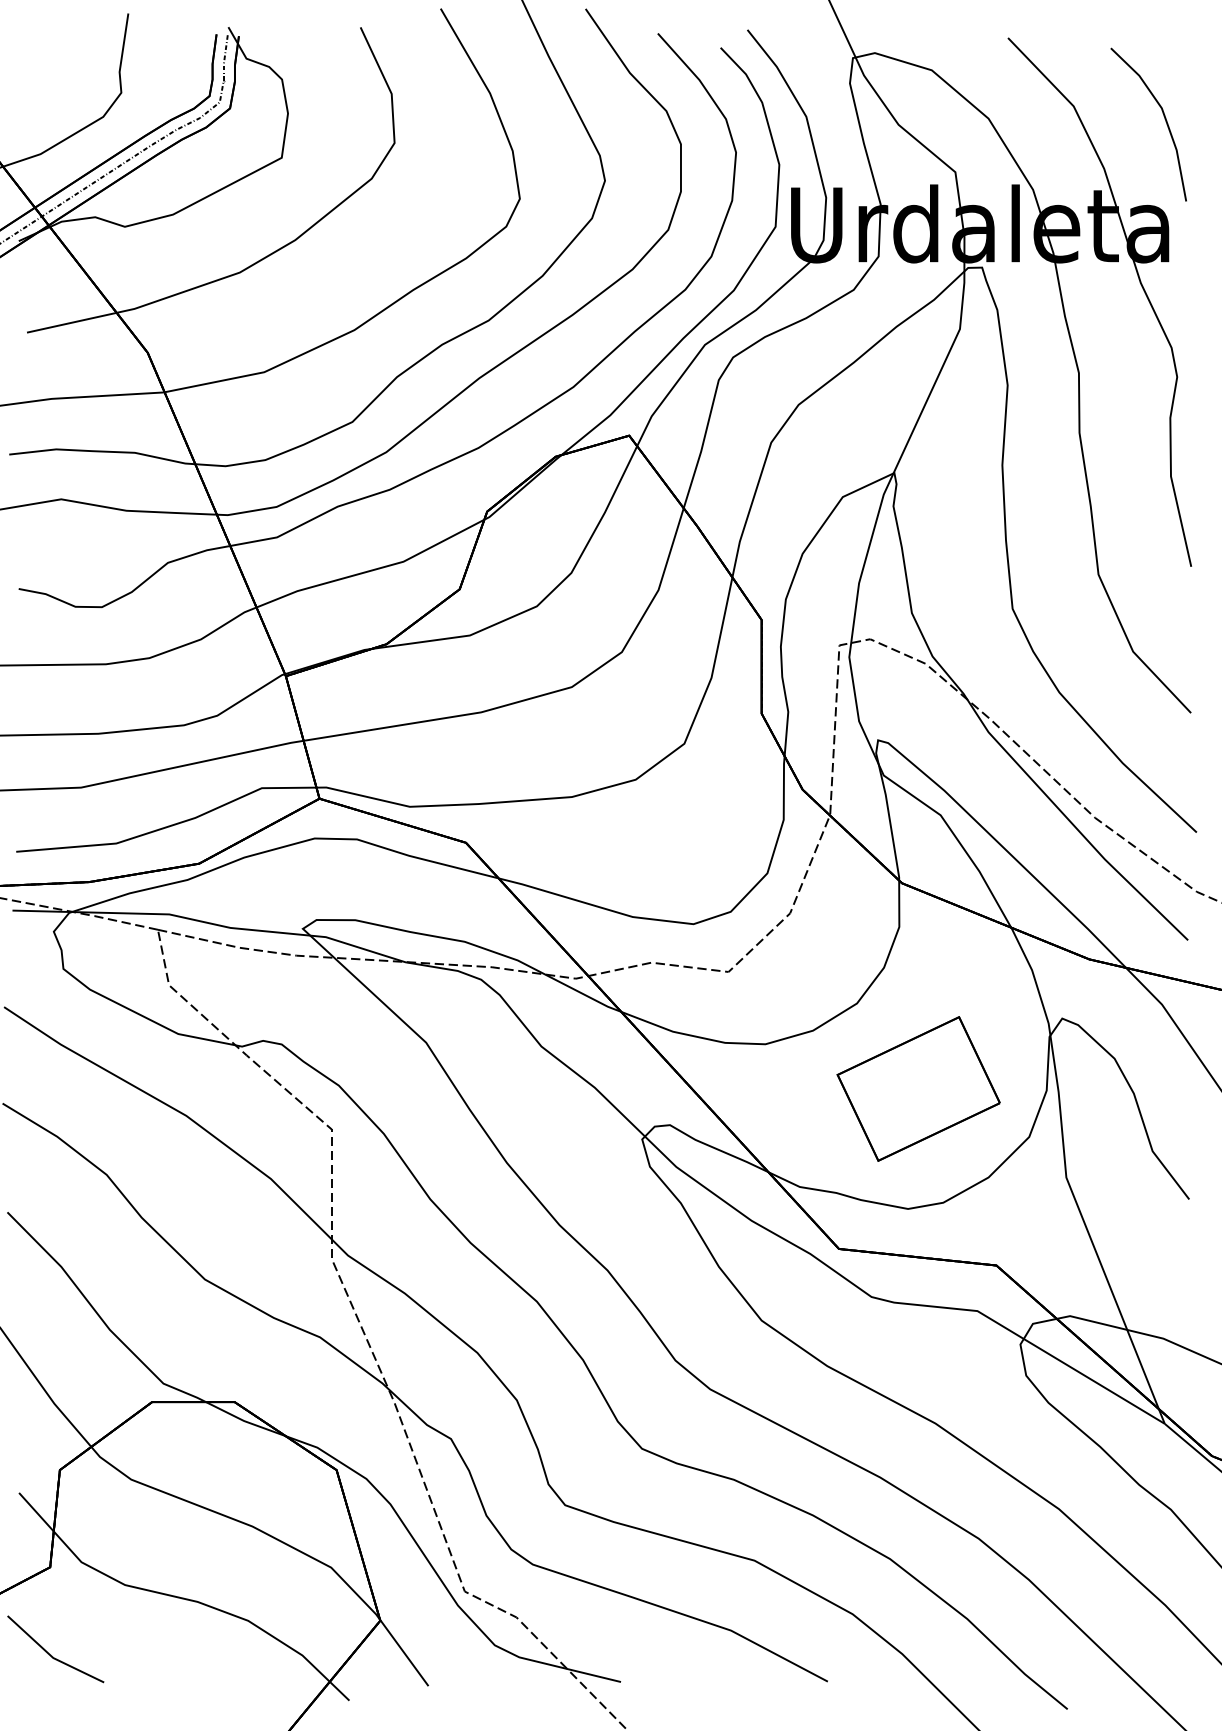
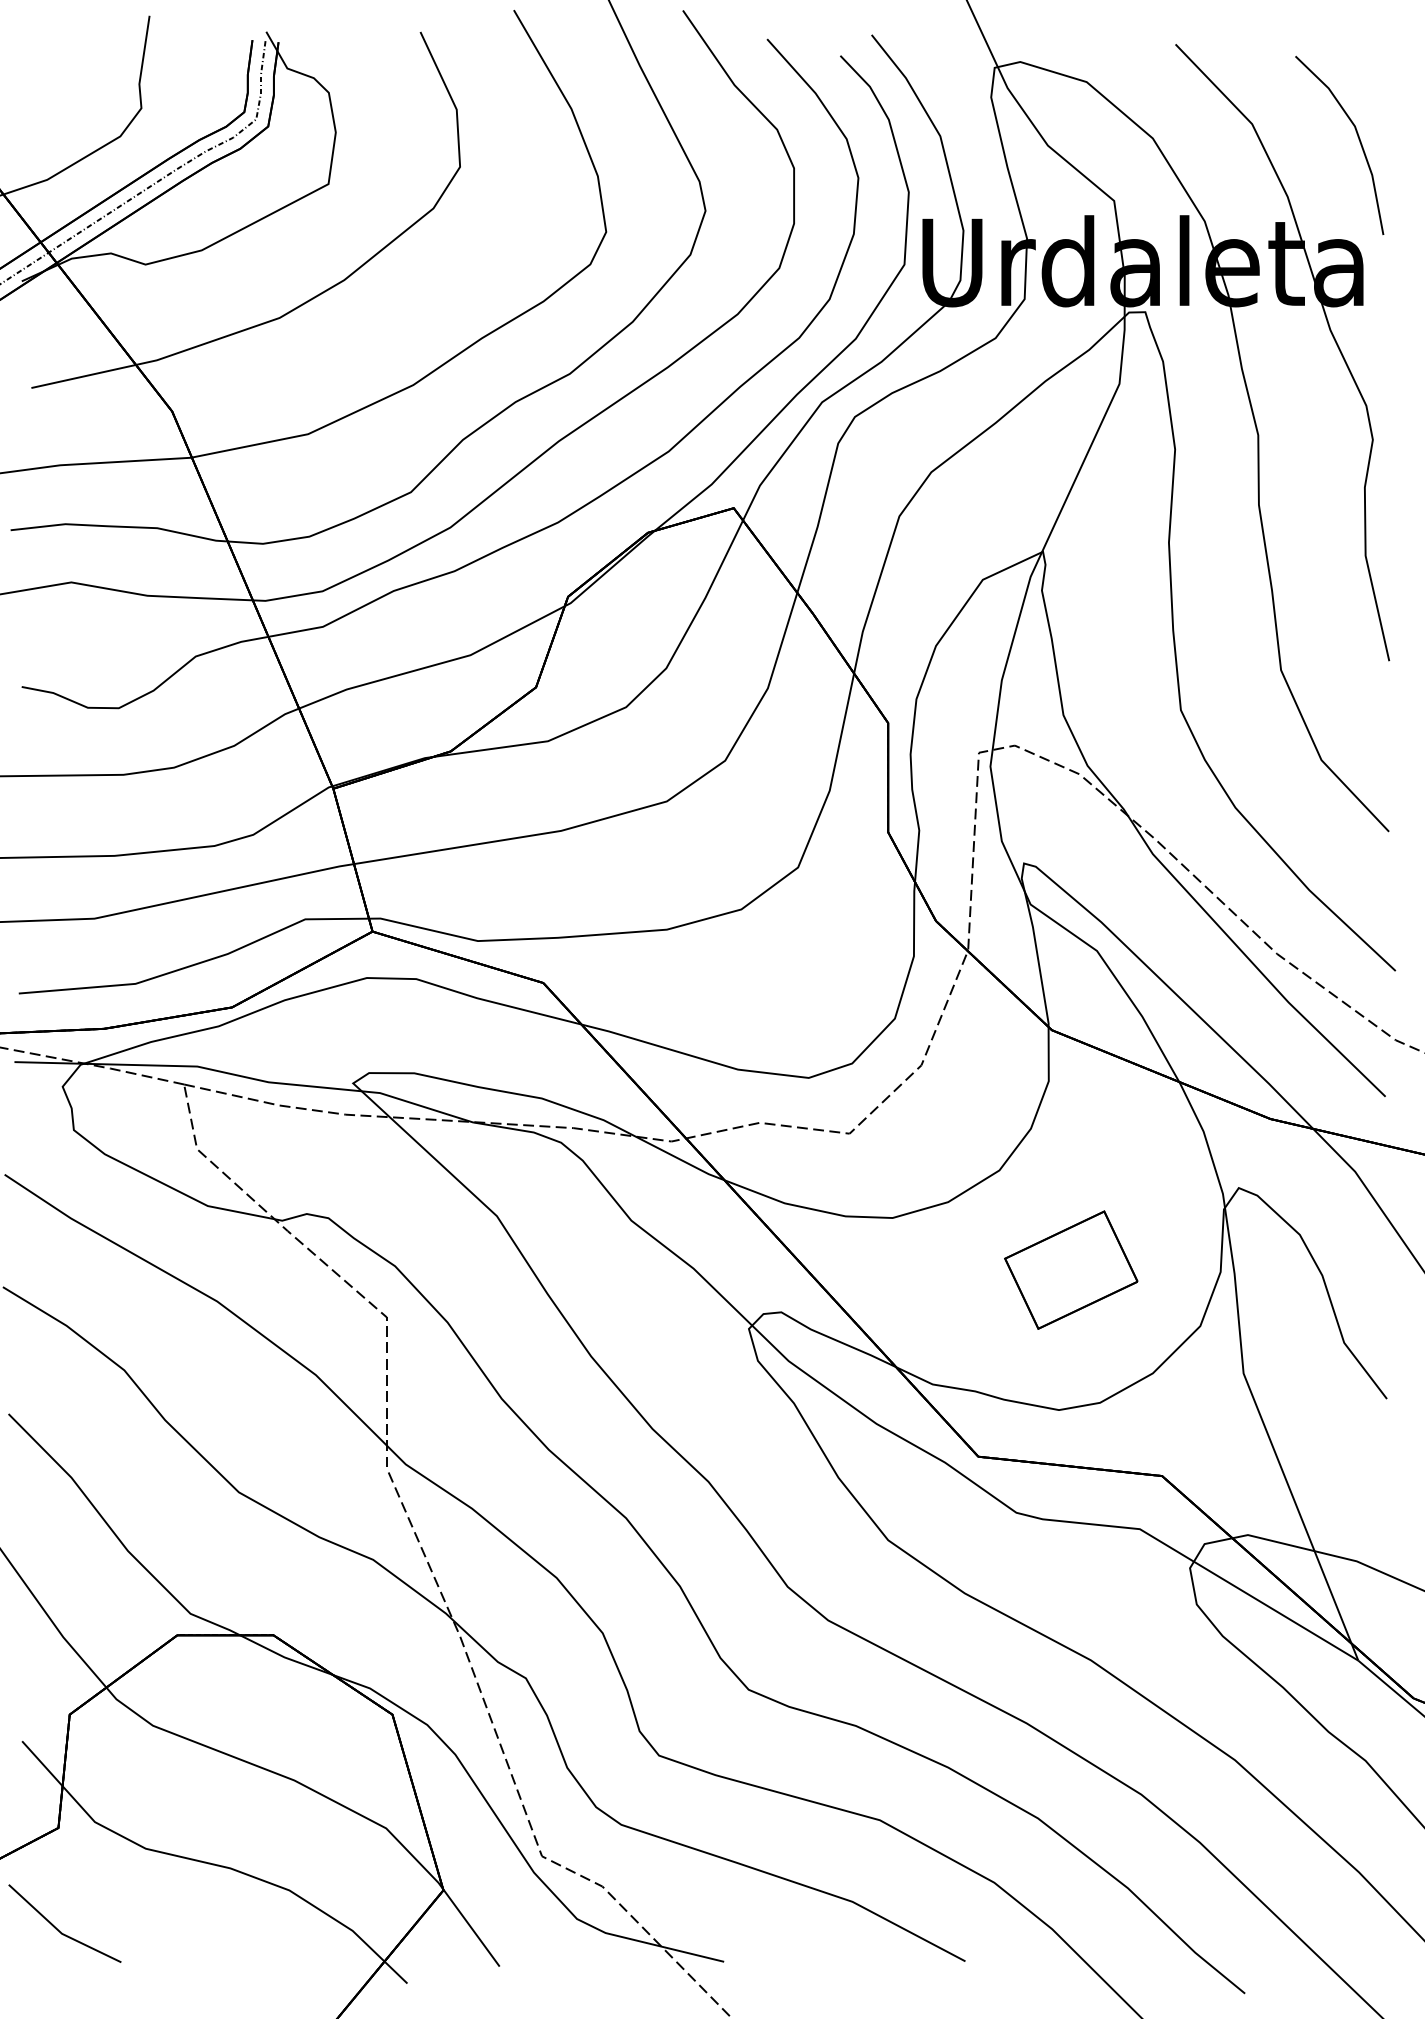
part: (918, 1088) -> (1071, 1269), size x0.7

